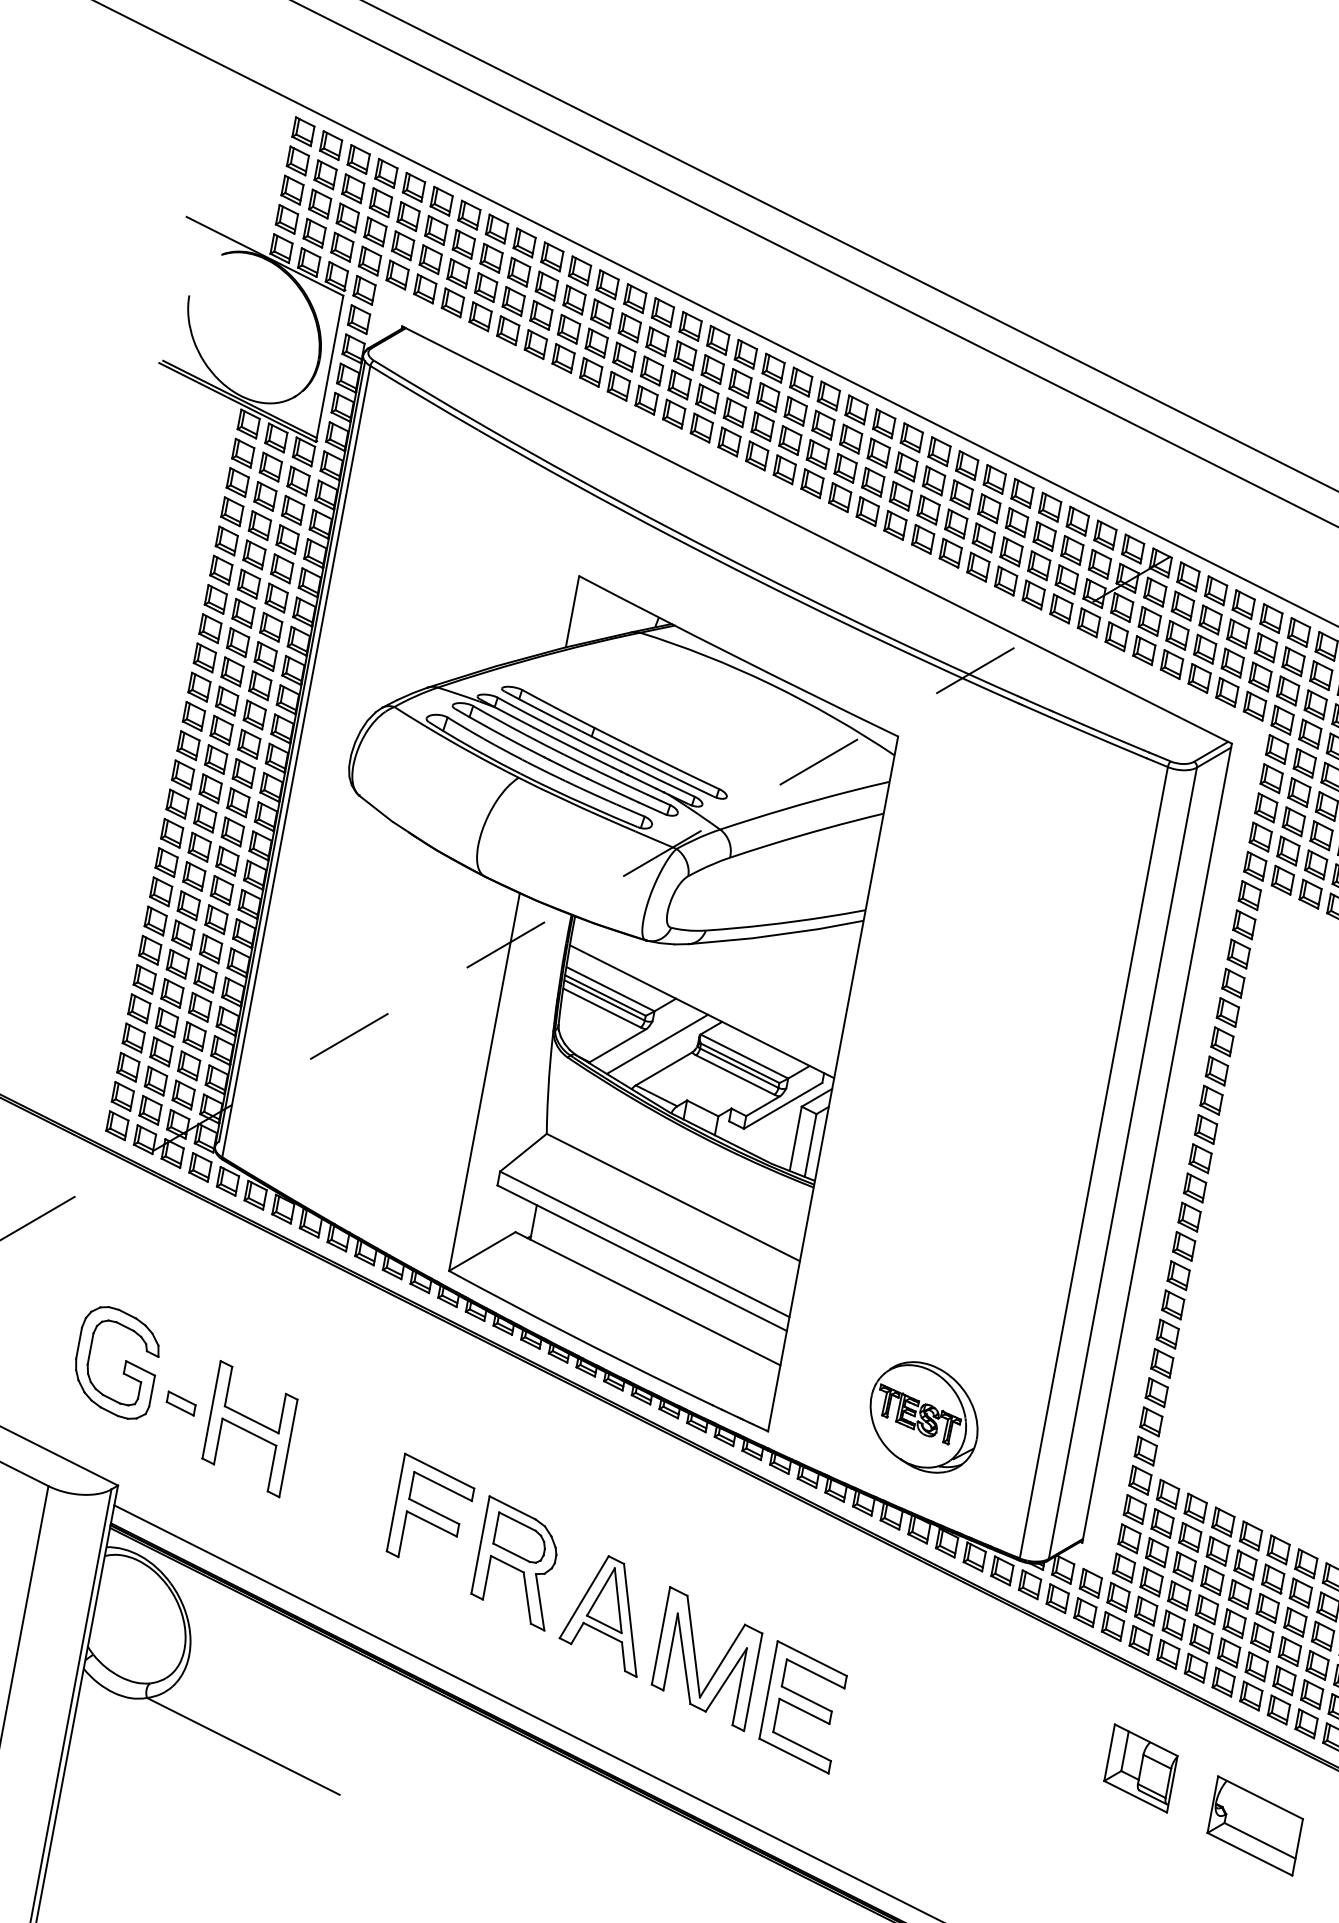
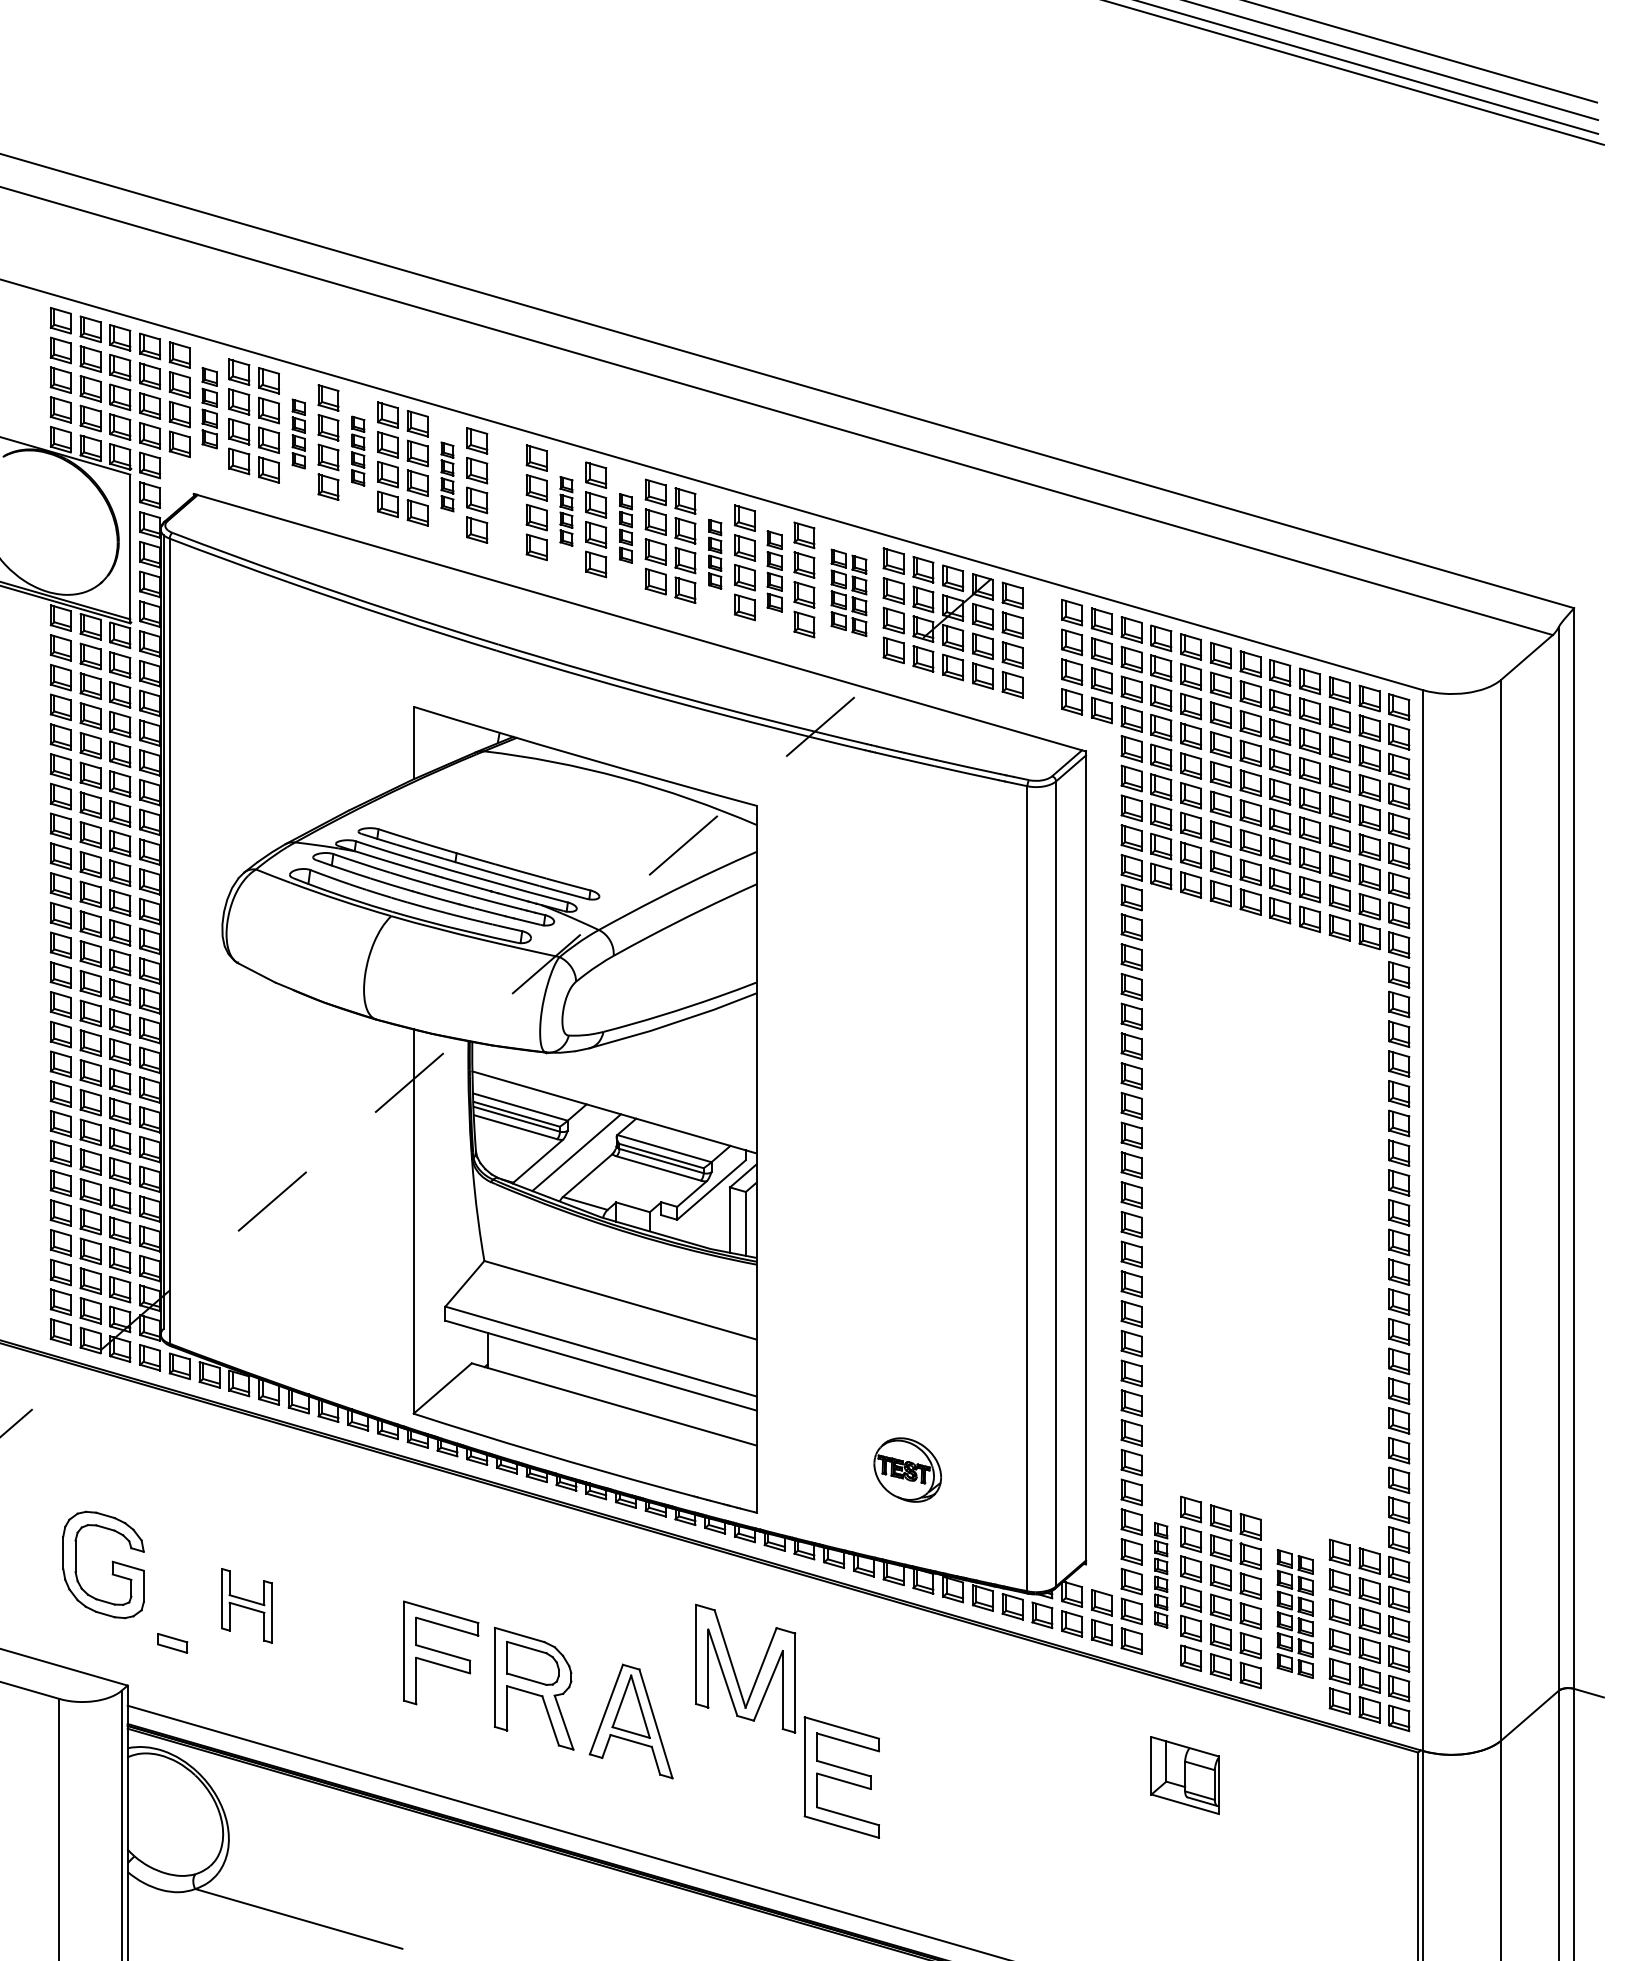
part: (433, 244) -> (209, 407), size x0.7
part: (516, 286) -> (298, 433), size x0.6
part: (572, 314) -> (358, 450), size x0.6
part: (654, 355) -> (447, 476), size x0.6
part: (709, 383) -> (506, 493), removed
part: (765, 412) -> (566, 511), size x0.6
part: (820, 439) -> (625, 528), size x0.6
part: (903, 481) -> (715, 554), size x0.6
part: (958, 509) -> (774, 571), size x0.7
part: (1027, 543) -> (848, 592), size x0.7
part: (1208, 634) -> (1042, 648), removed
part: (181, 1403) -> (172, 1643), moved
part: (924, 1416) -> (907, 1469), size x0.6
part: (249, 1428) -> (246, 1605), size x0.6
part: (1154, 1567) -> (1161, 1575), size x0.6
part: (1278, 1629) -> (1294, 1613), size x0.7
part: (696, 1660) -> (735, 1672), moved
part: (1254, 1825) -> (1307, 1810), removed

